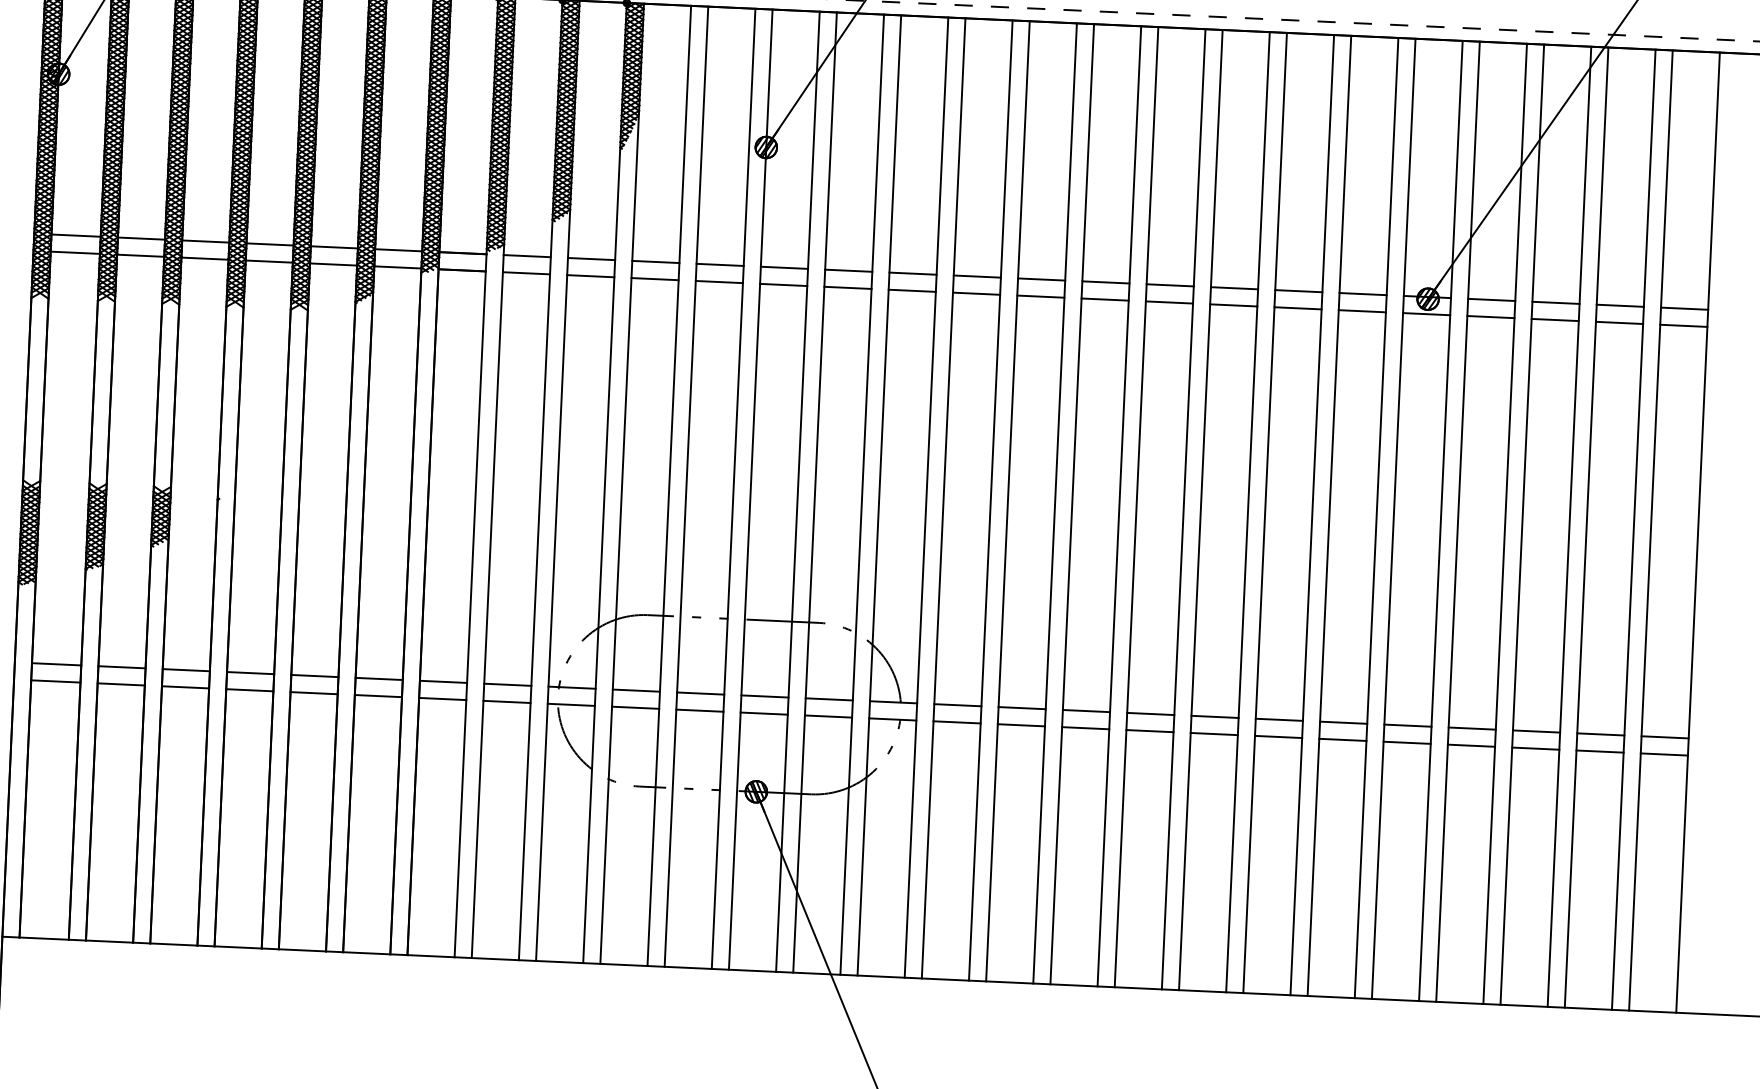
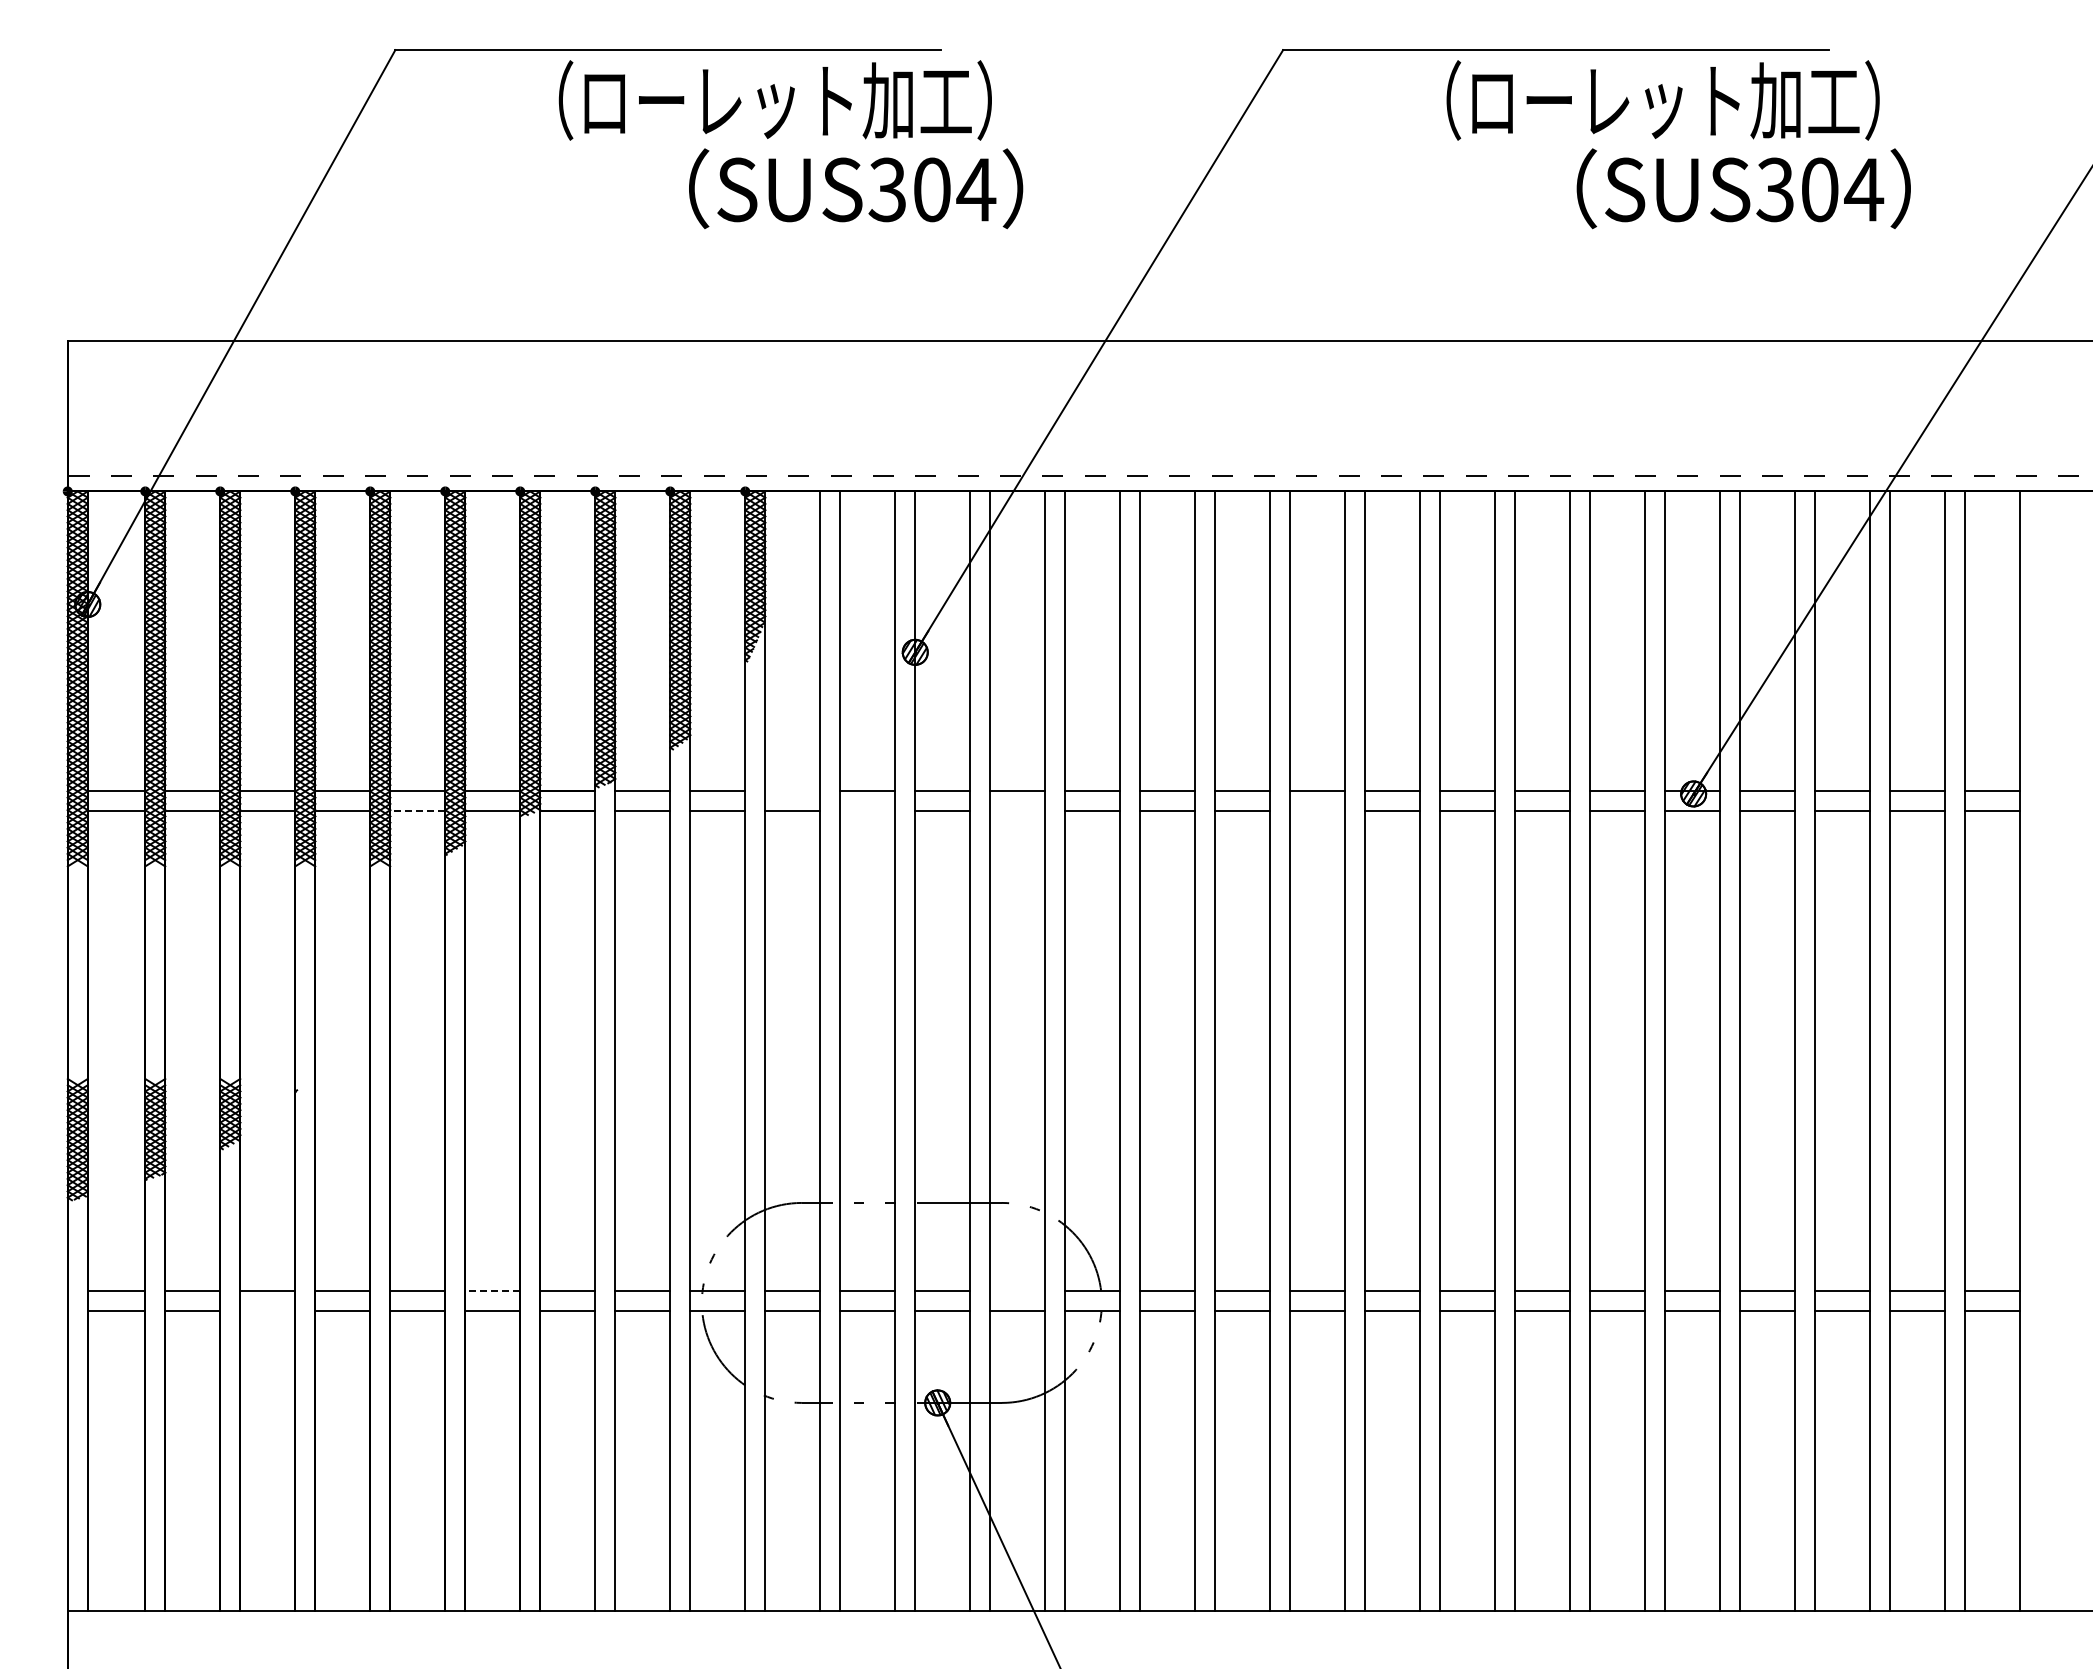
line: (655, 262) -> (792, 791), removed
line: (333, 264) -> (417, 811), solid -> dashed
line: (719, 282) -> (867, 811), removed
line: (847, 287) -> (1017, 811), removed
line: (1104, 299) -> (1317, 811), removed
line: (378, 678) -> (492, 1291), solid -> dashed
line: (185, 687) -> (267, 1311), removed
line: (829, 699) -> (1017, 1291), removed

